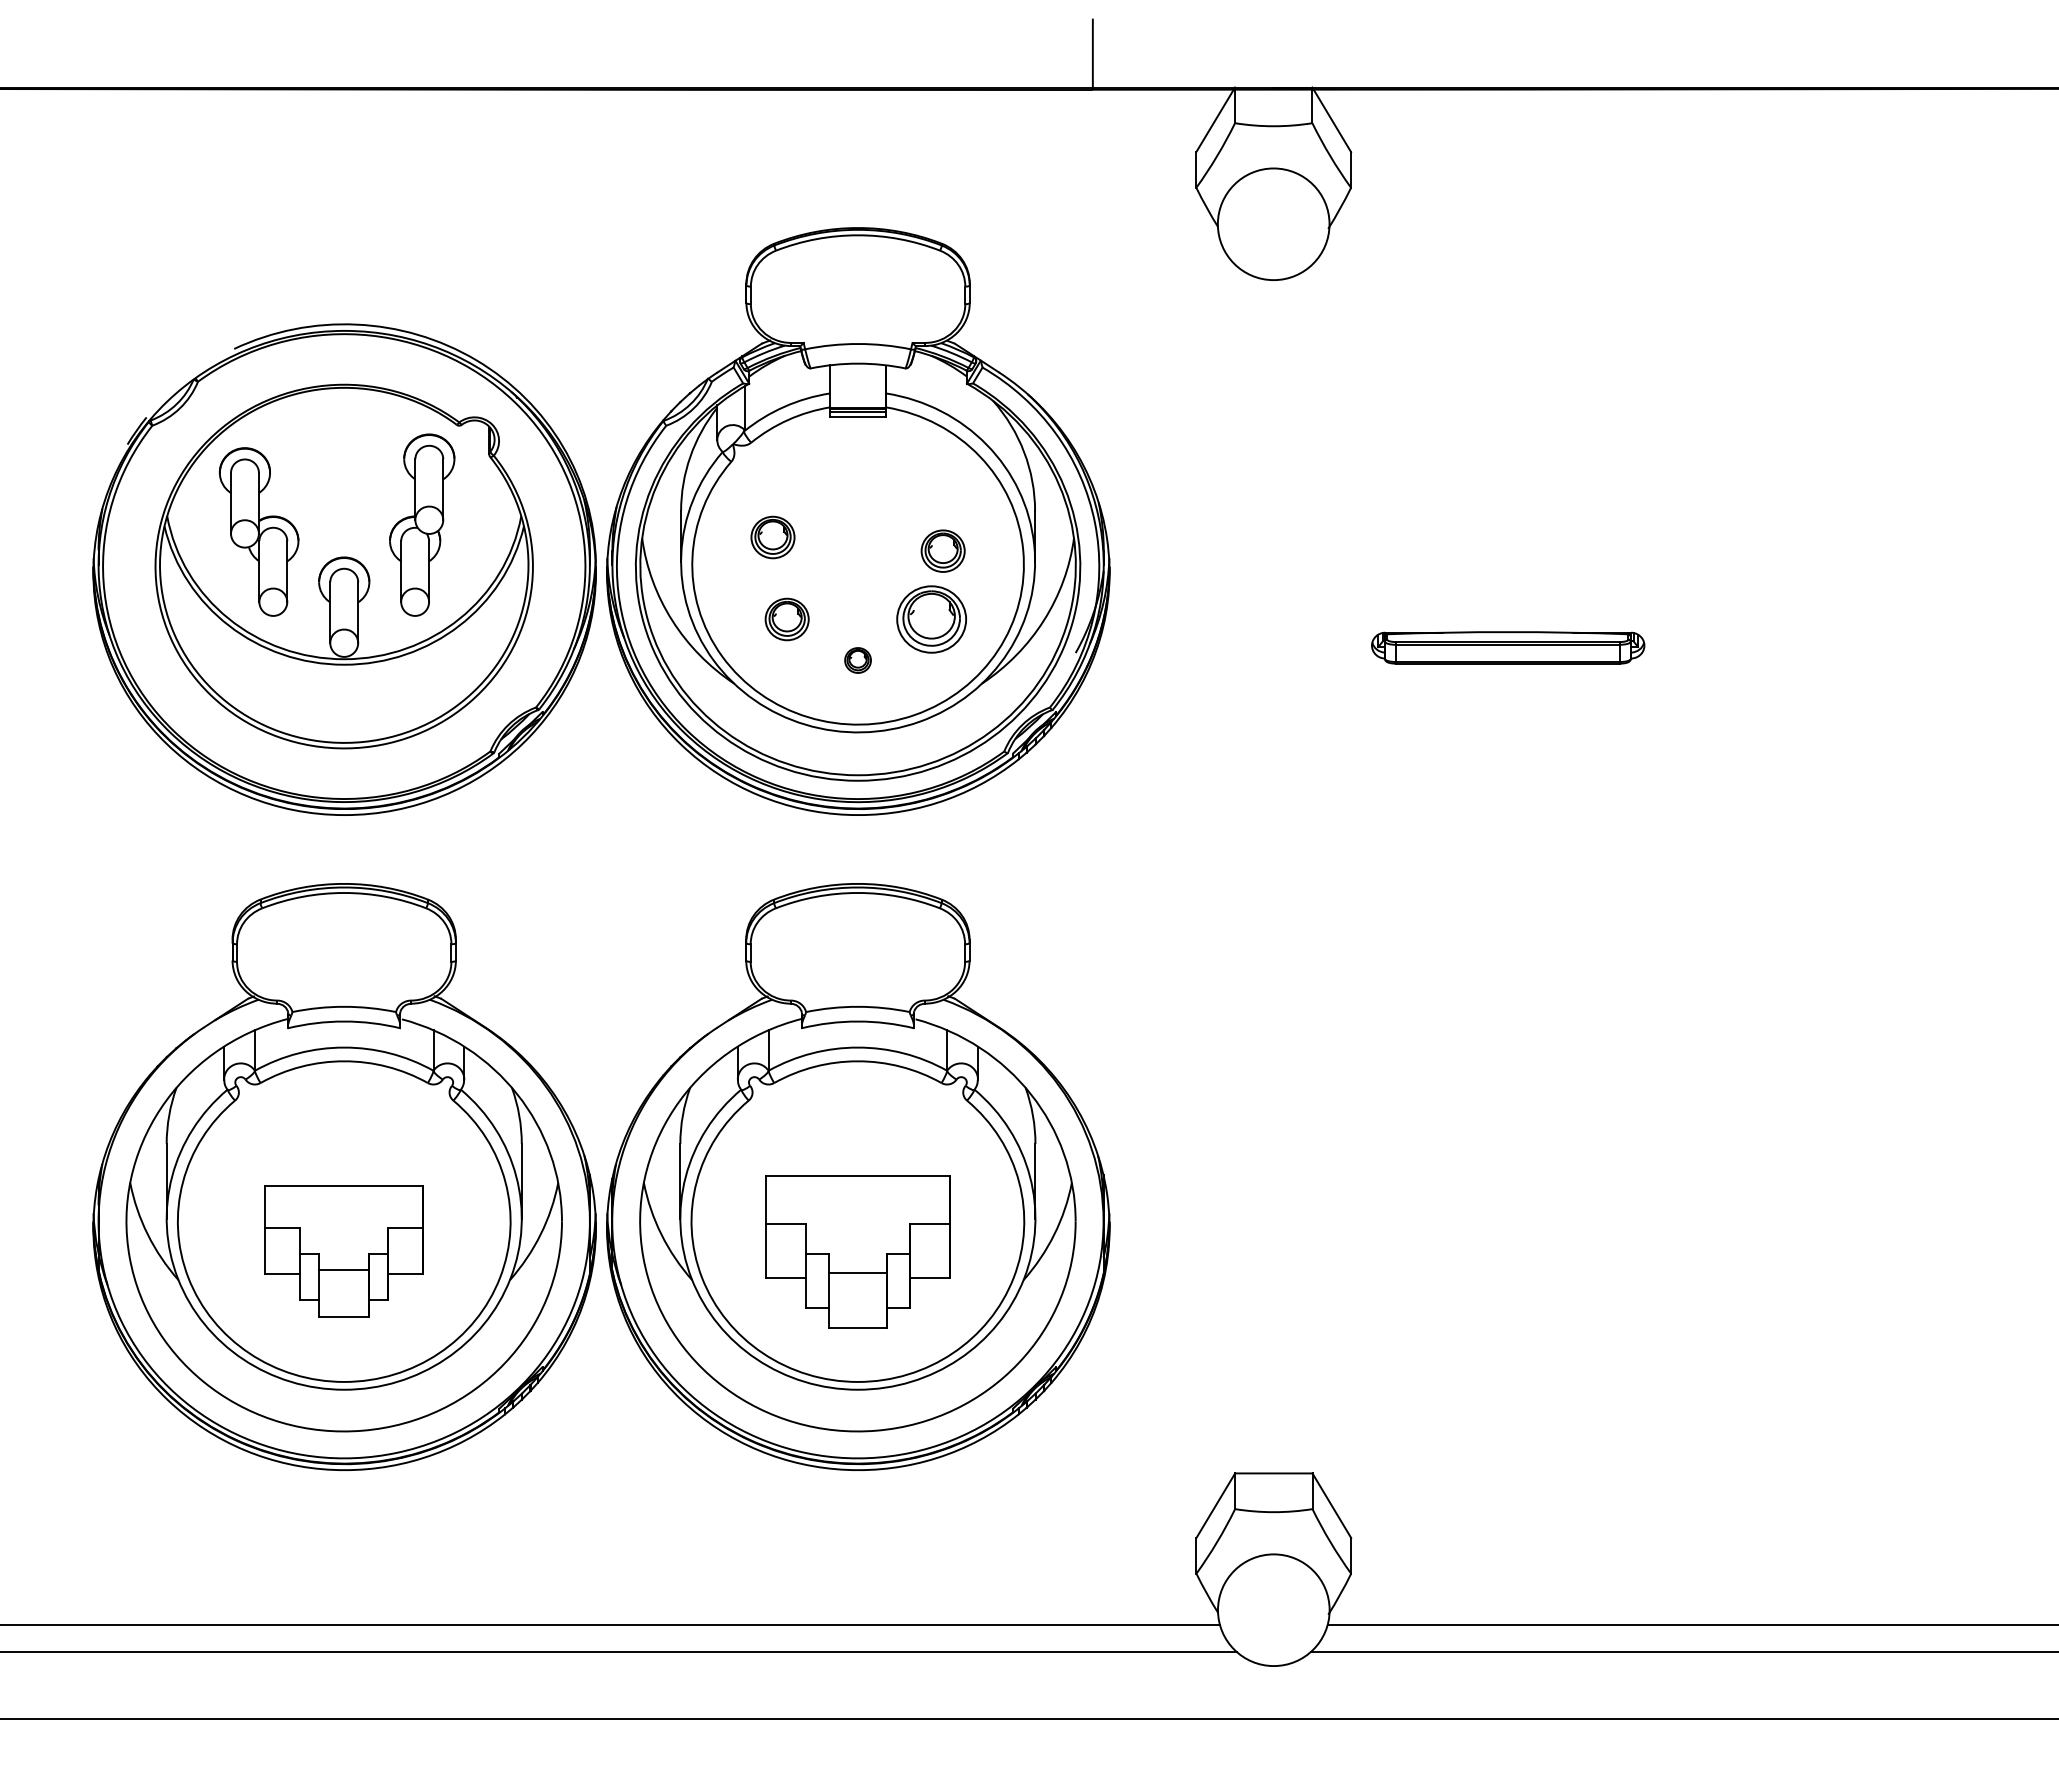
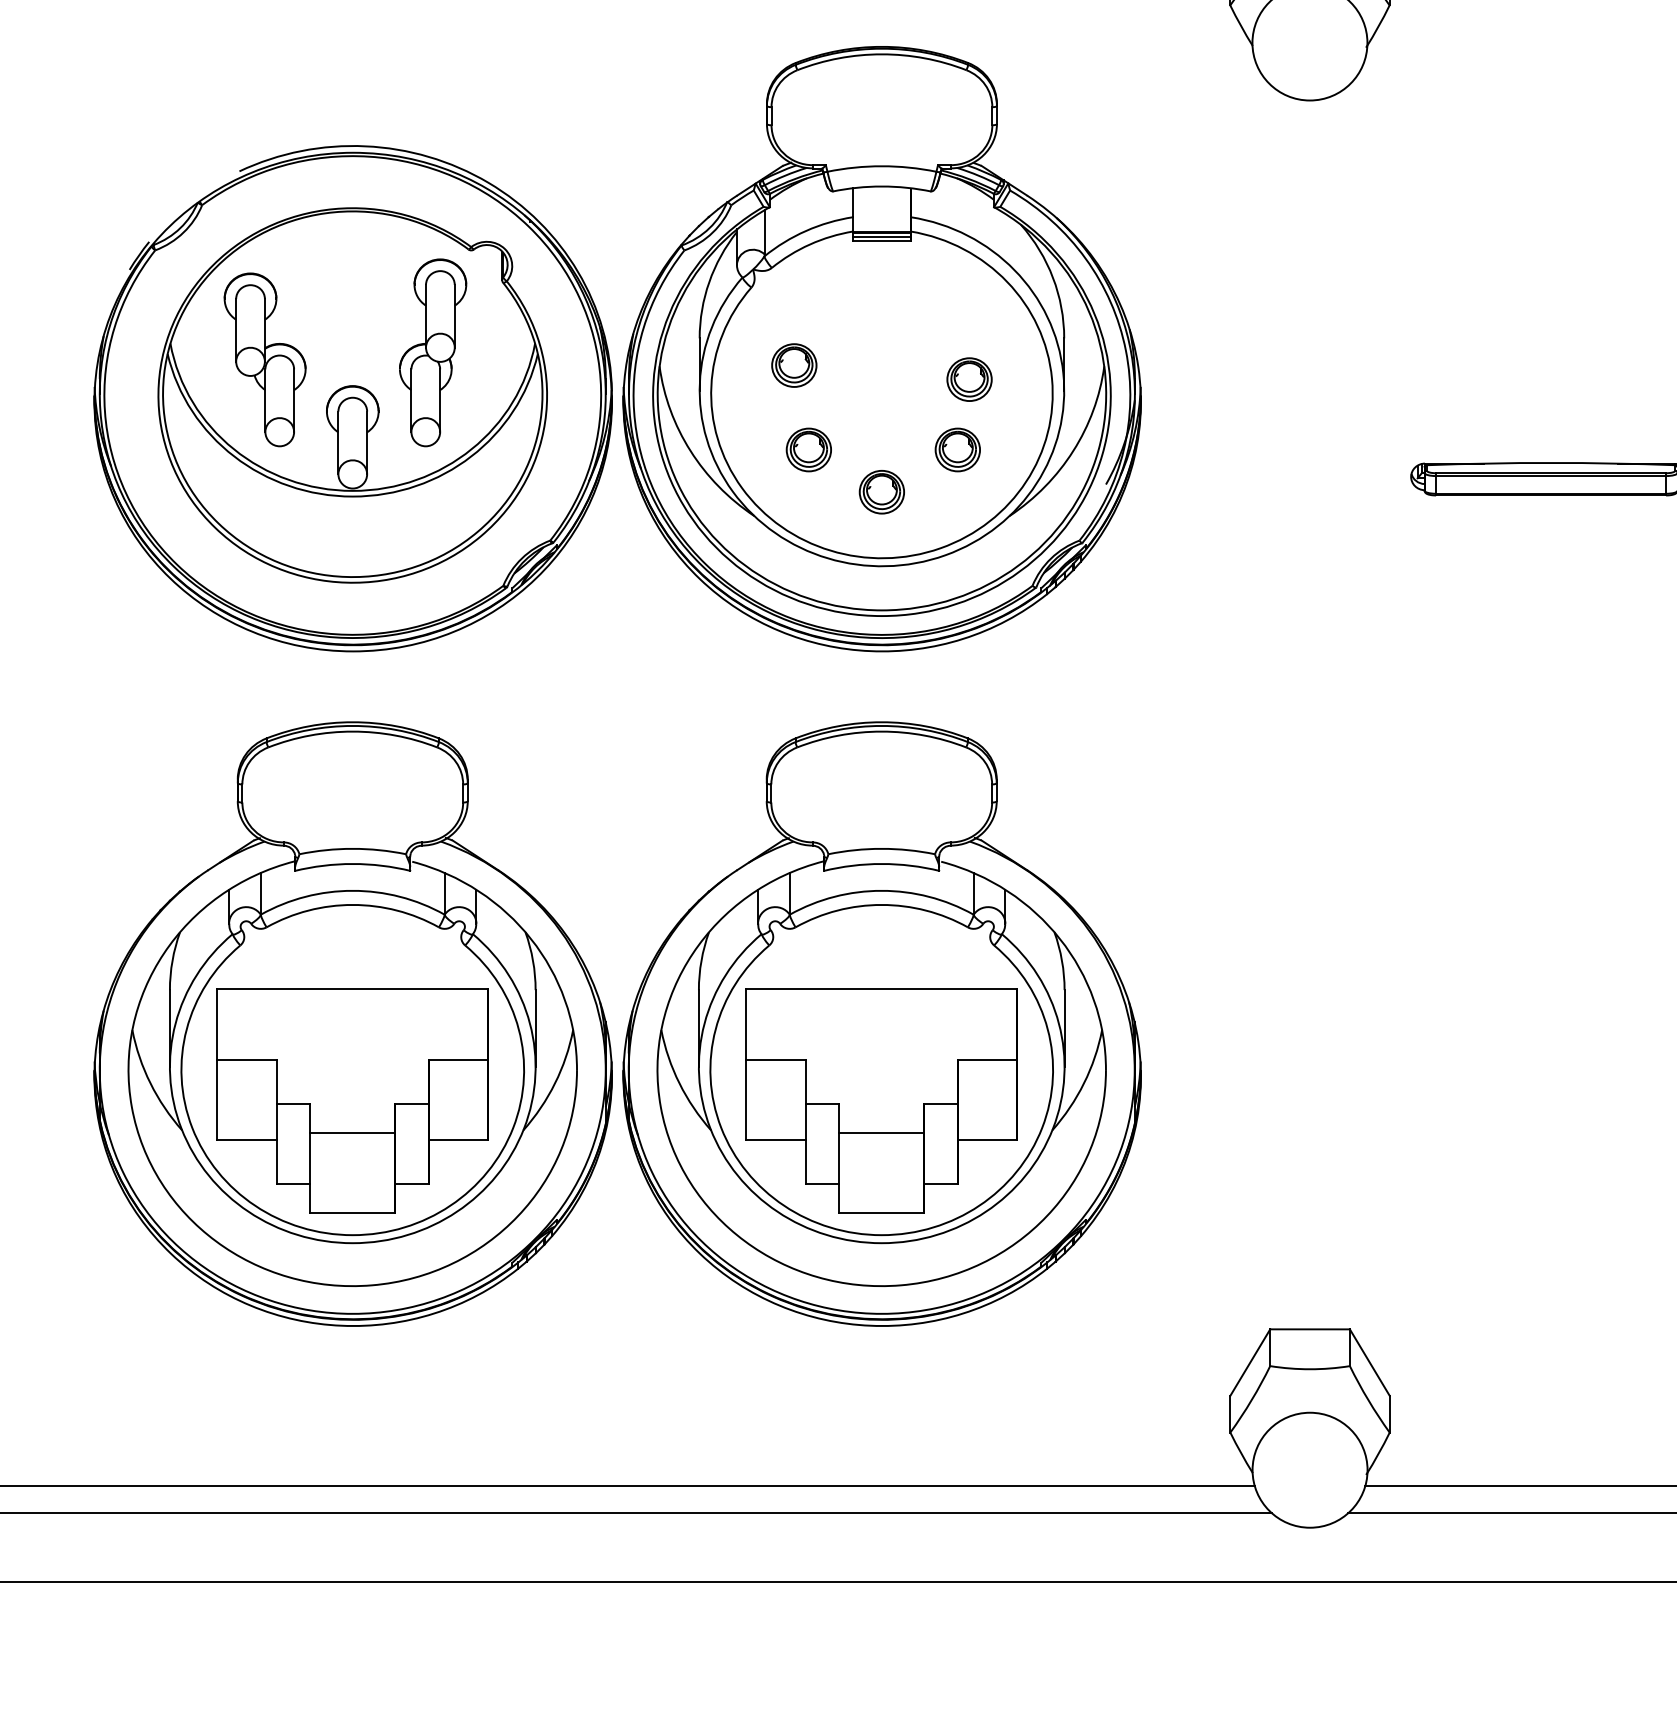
part: (931, 619) -> (957, 449), size x0.62
part: (857, 660) -> (881, 492), size x1.67
part: (343, 1251) -> (352, 1100), size x1.67
part: (857, 1251) -> (881, 1100), size x1.43

